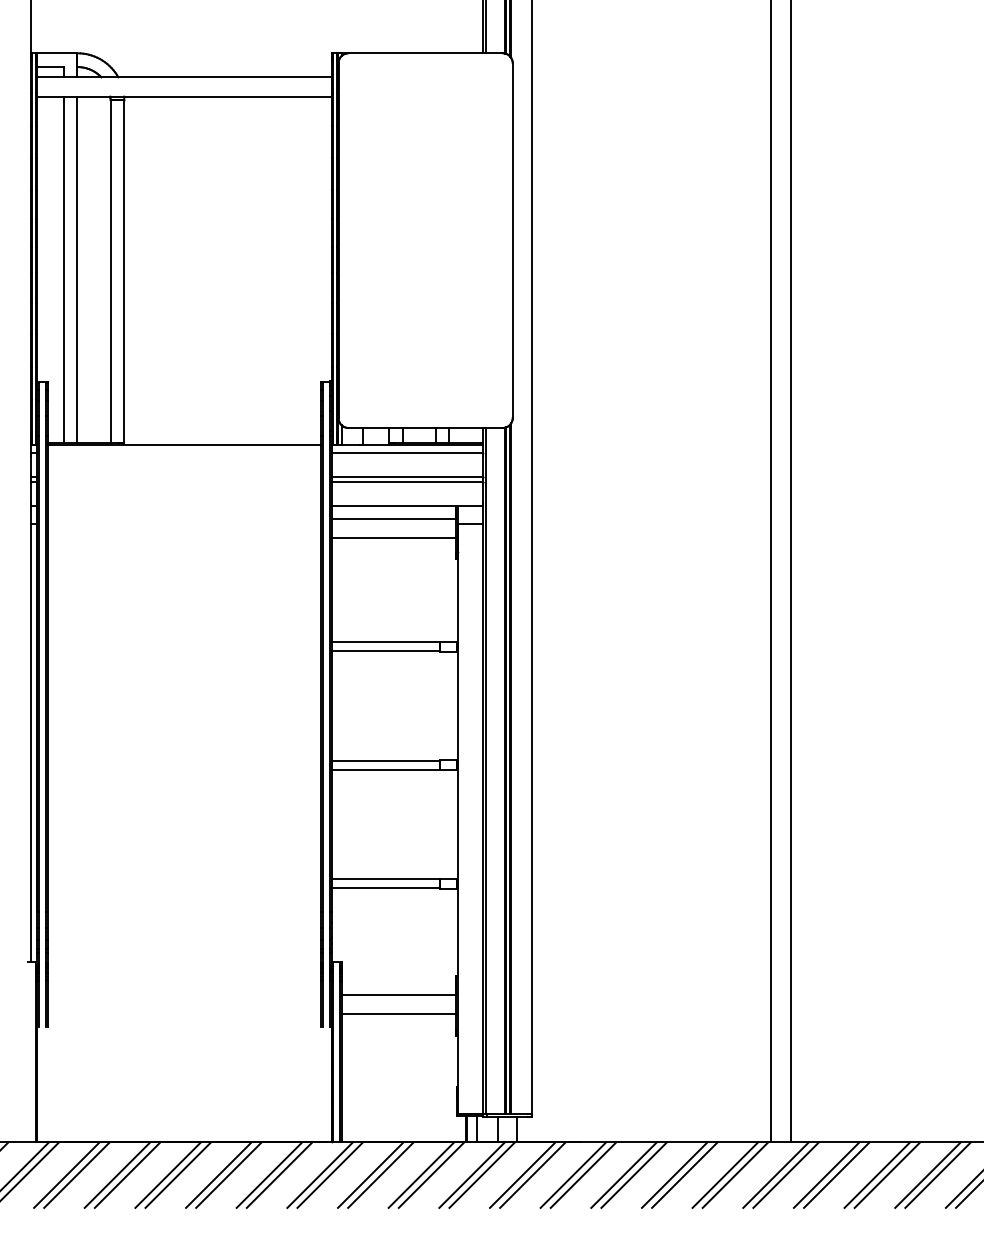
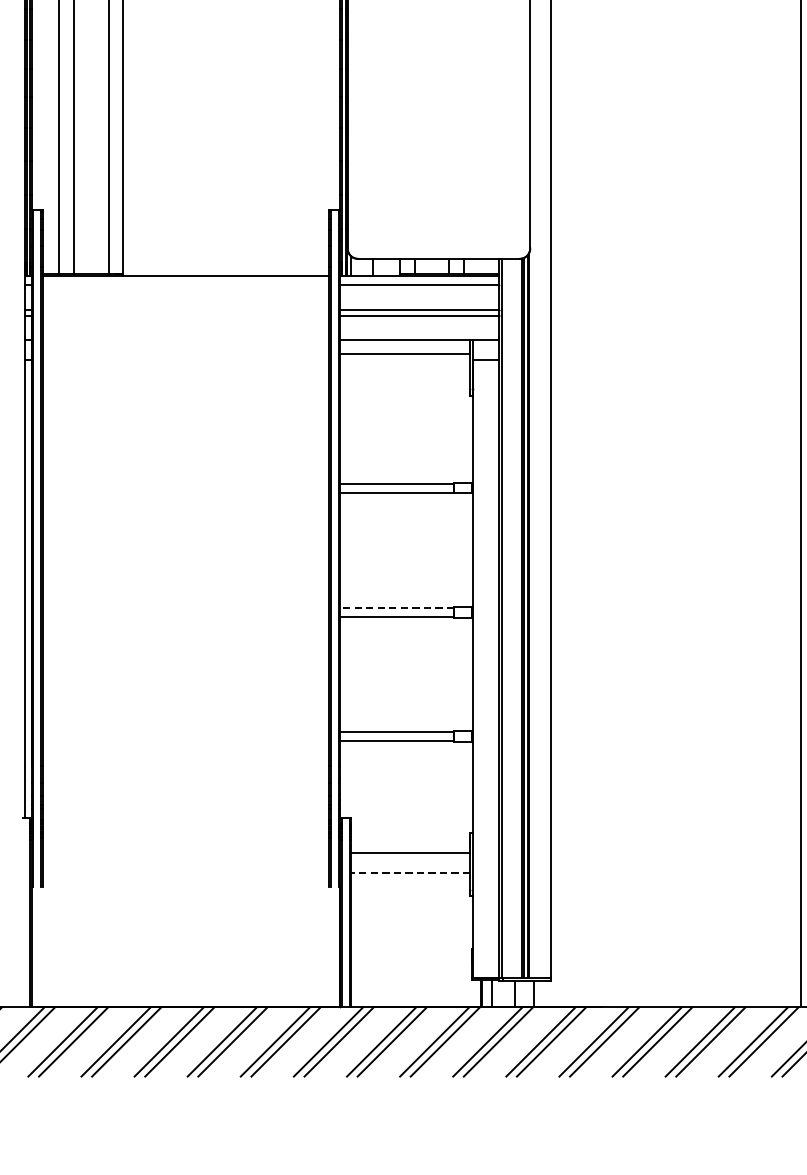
line: (393, 538) -> (405, 374), removed
line: (385, 760) -> (396, 607), solid -> dashed
line: (398, 1013) -> (410, 872), solid -> dashed

